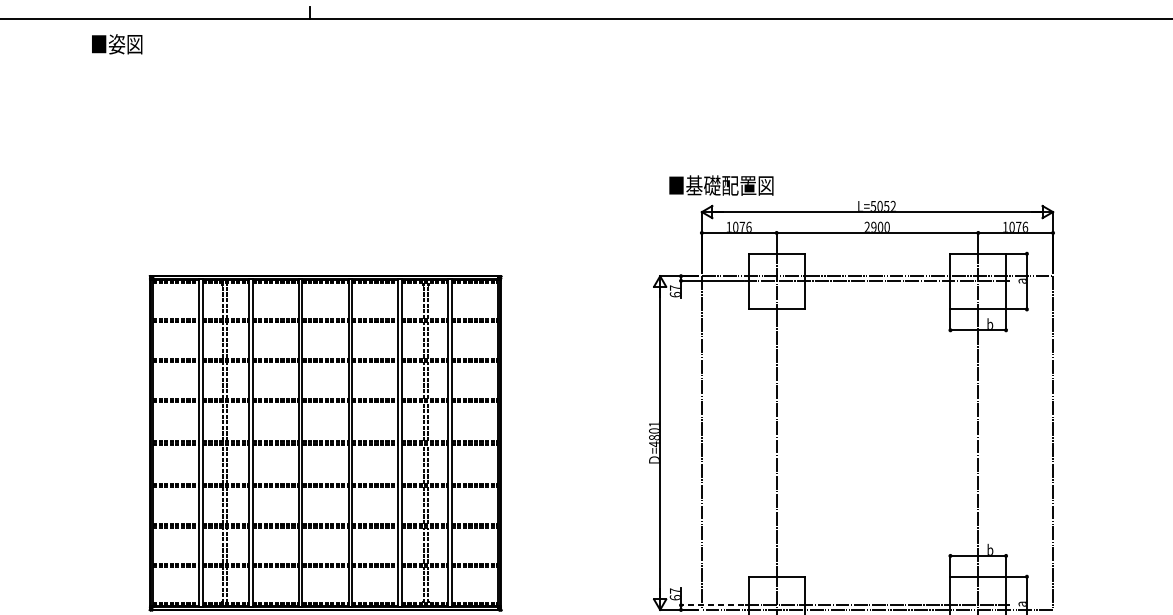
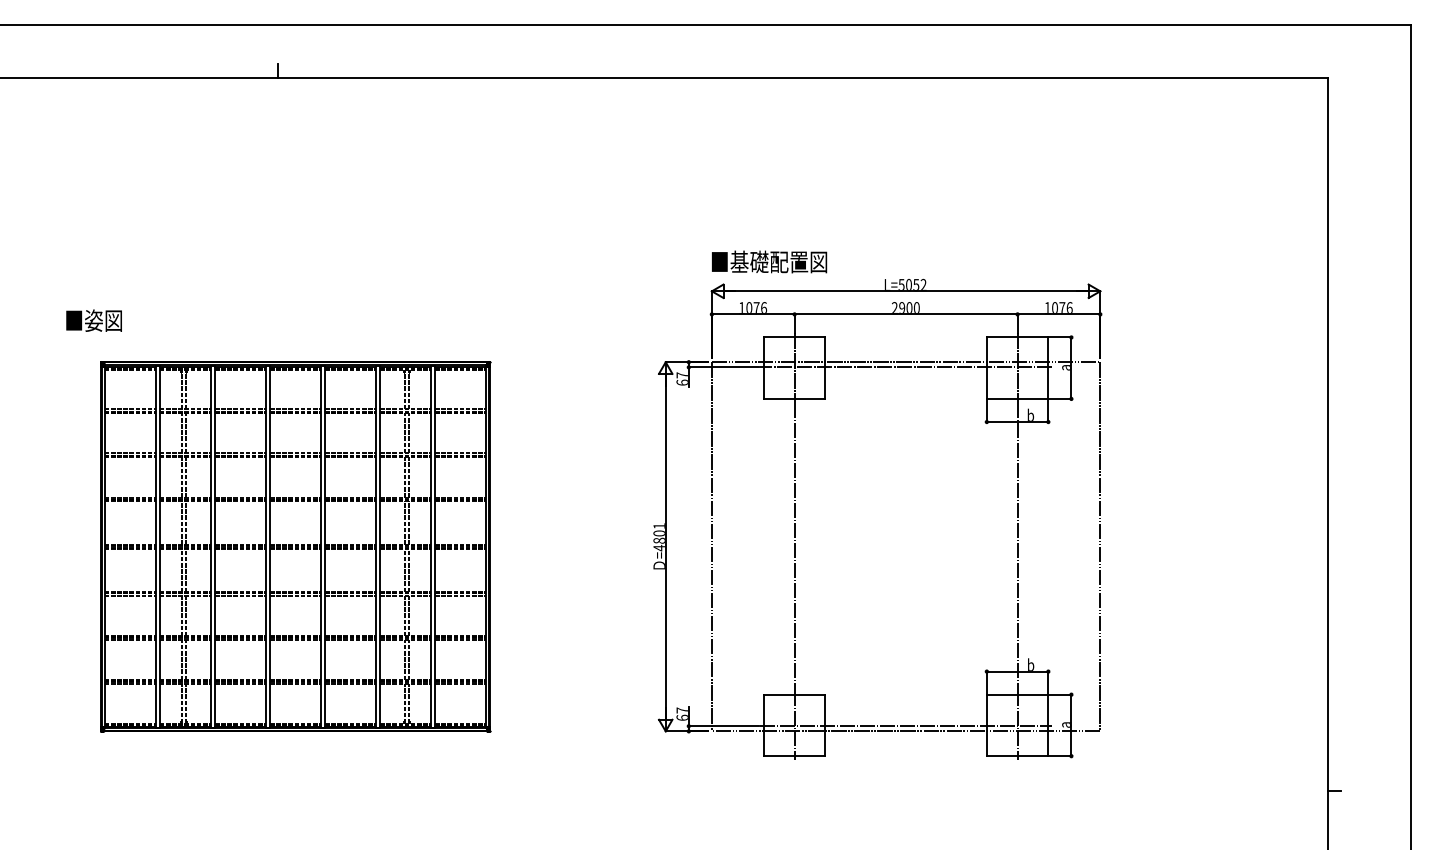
text: (116, 44) -> (93, 320), moved
text: (721, 185) -> (769, 261), moved
line: (712, 605) -> (723, 726), dashed -> solid

